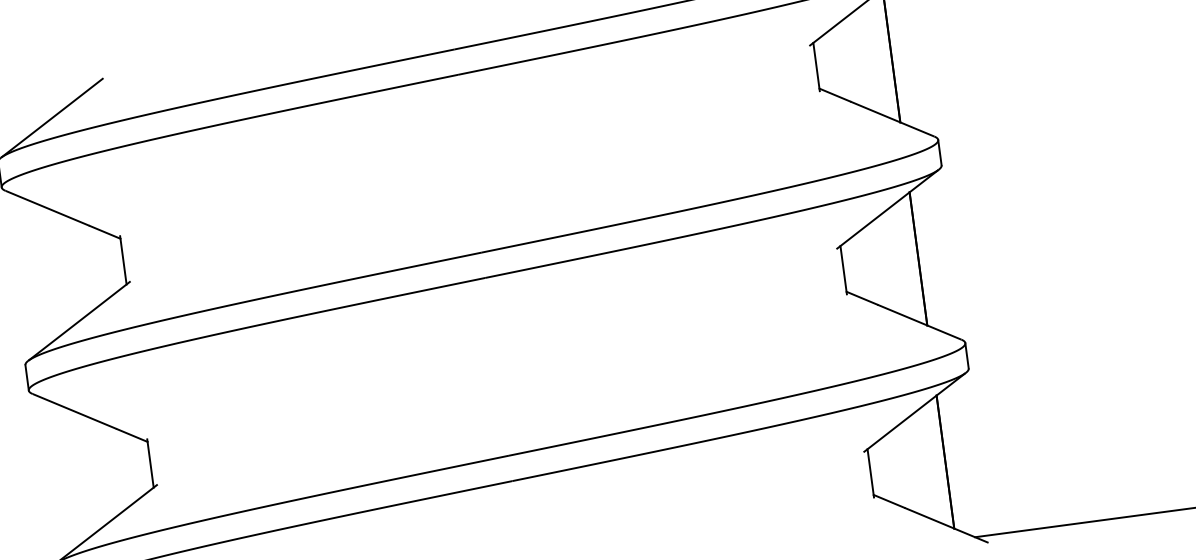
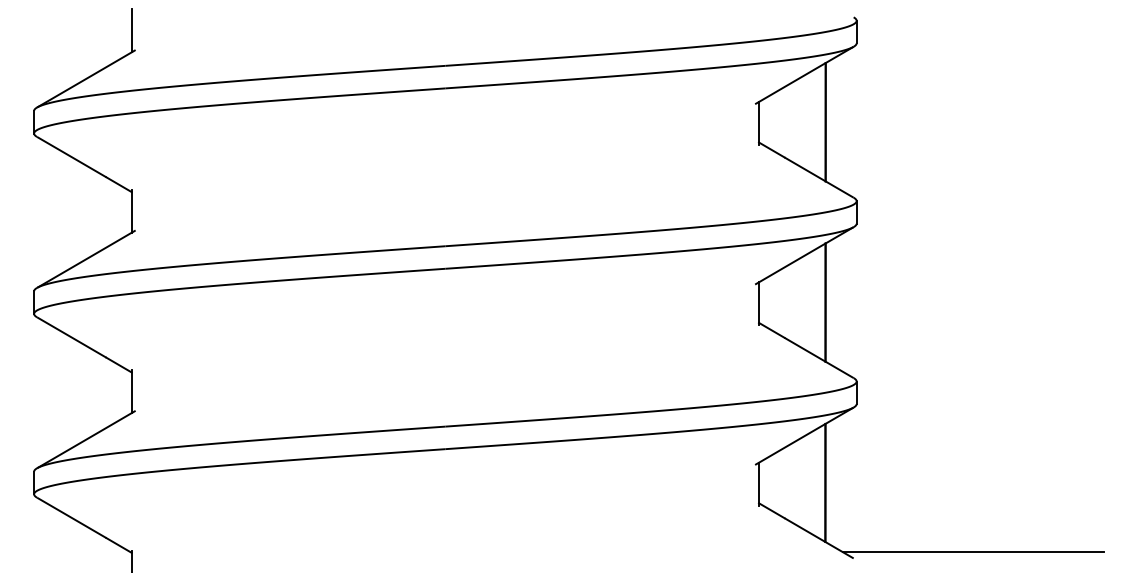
line: (95, 56) -> (131, 30), added

